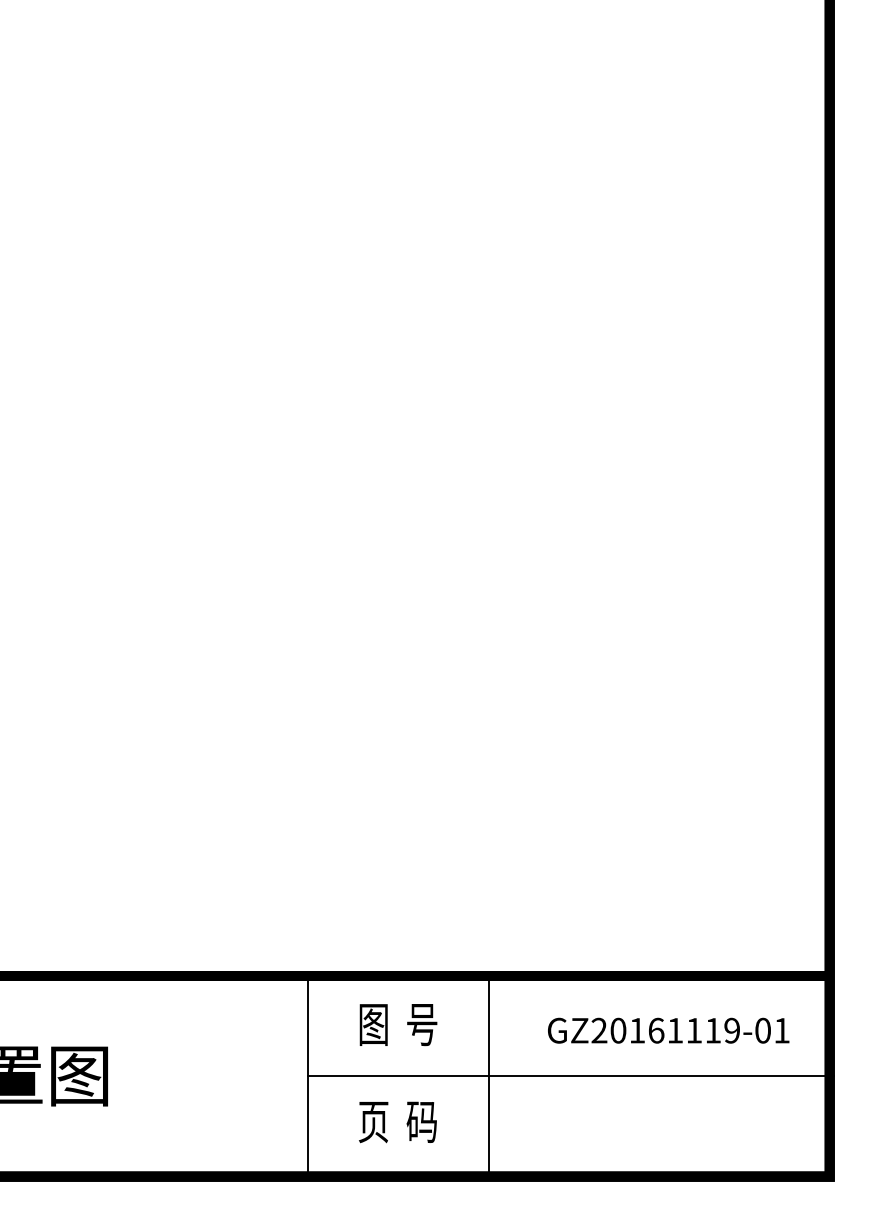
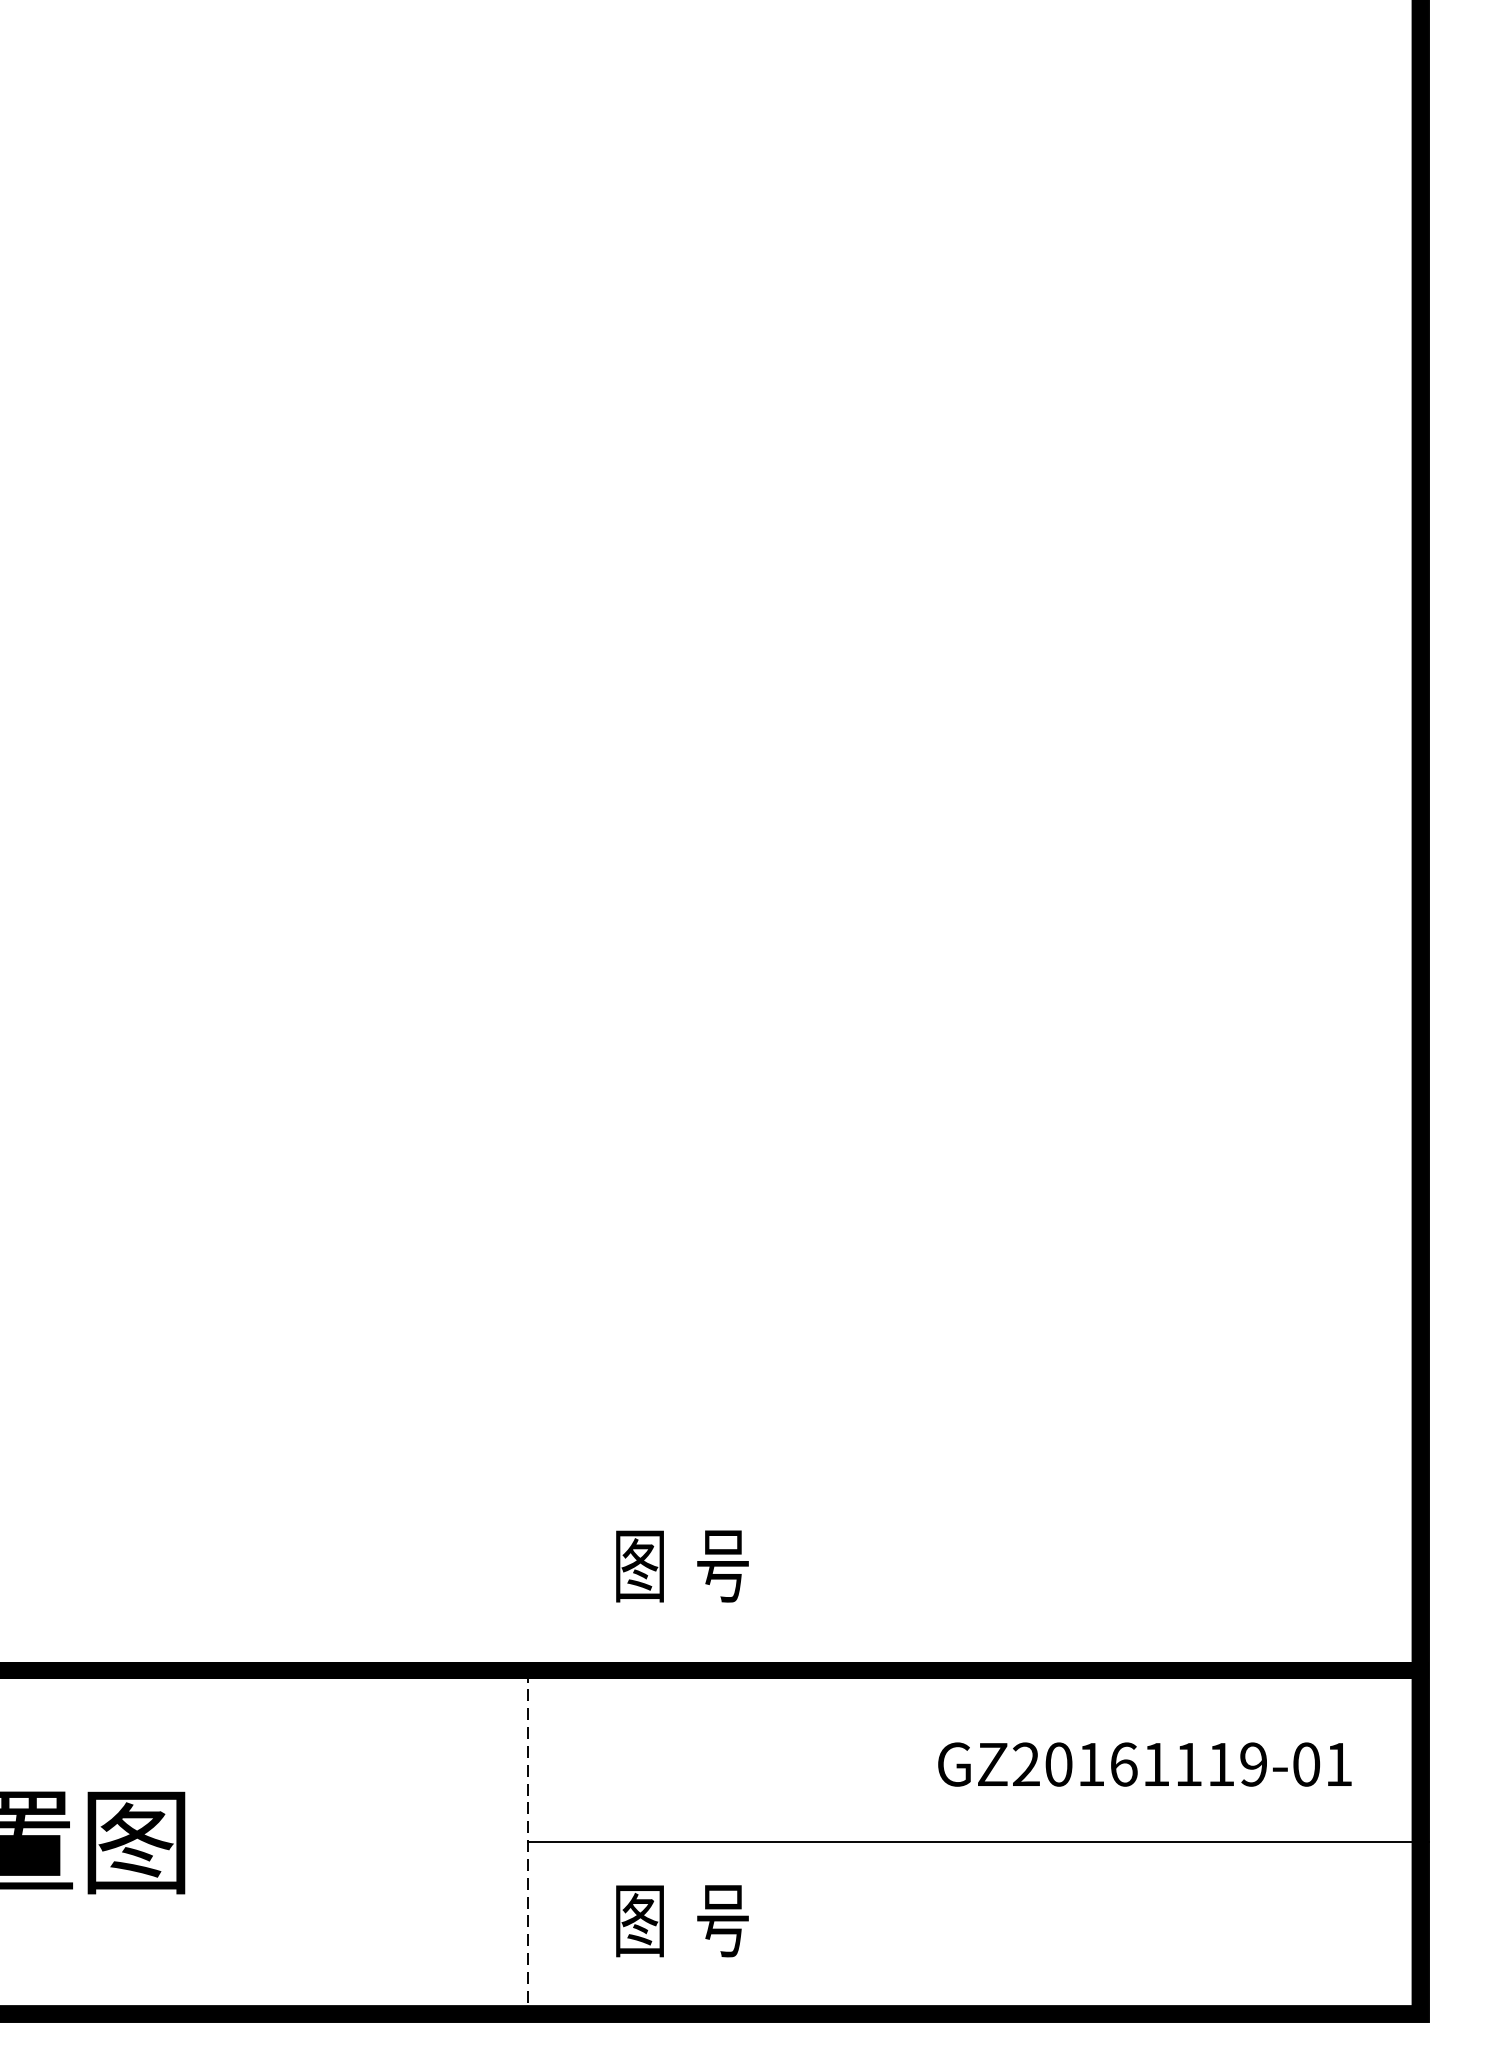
text: (398, 1025) -> (682, 1567), moved
line: (488, 1075) -> (836, 1841), removed
line: (308, 1076) -> (528, 1842), solid -> dashed
text: (398, 1122) -> (682, 1921), 页  码 -> 图  号

